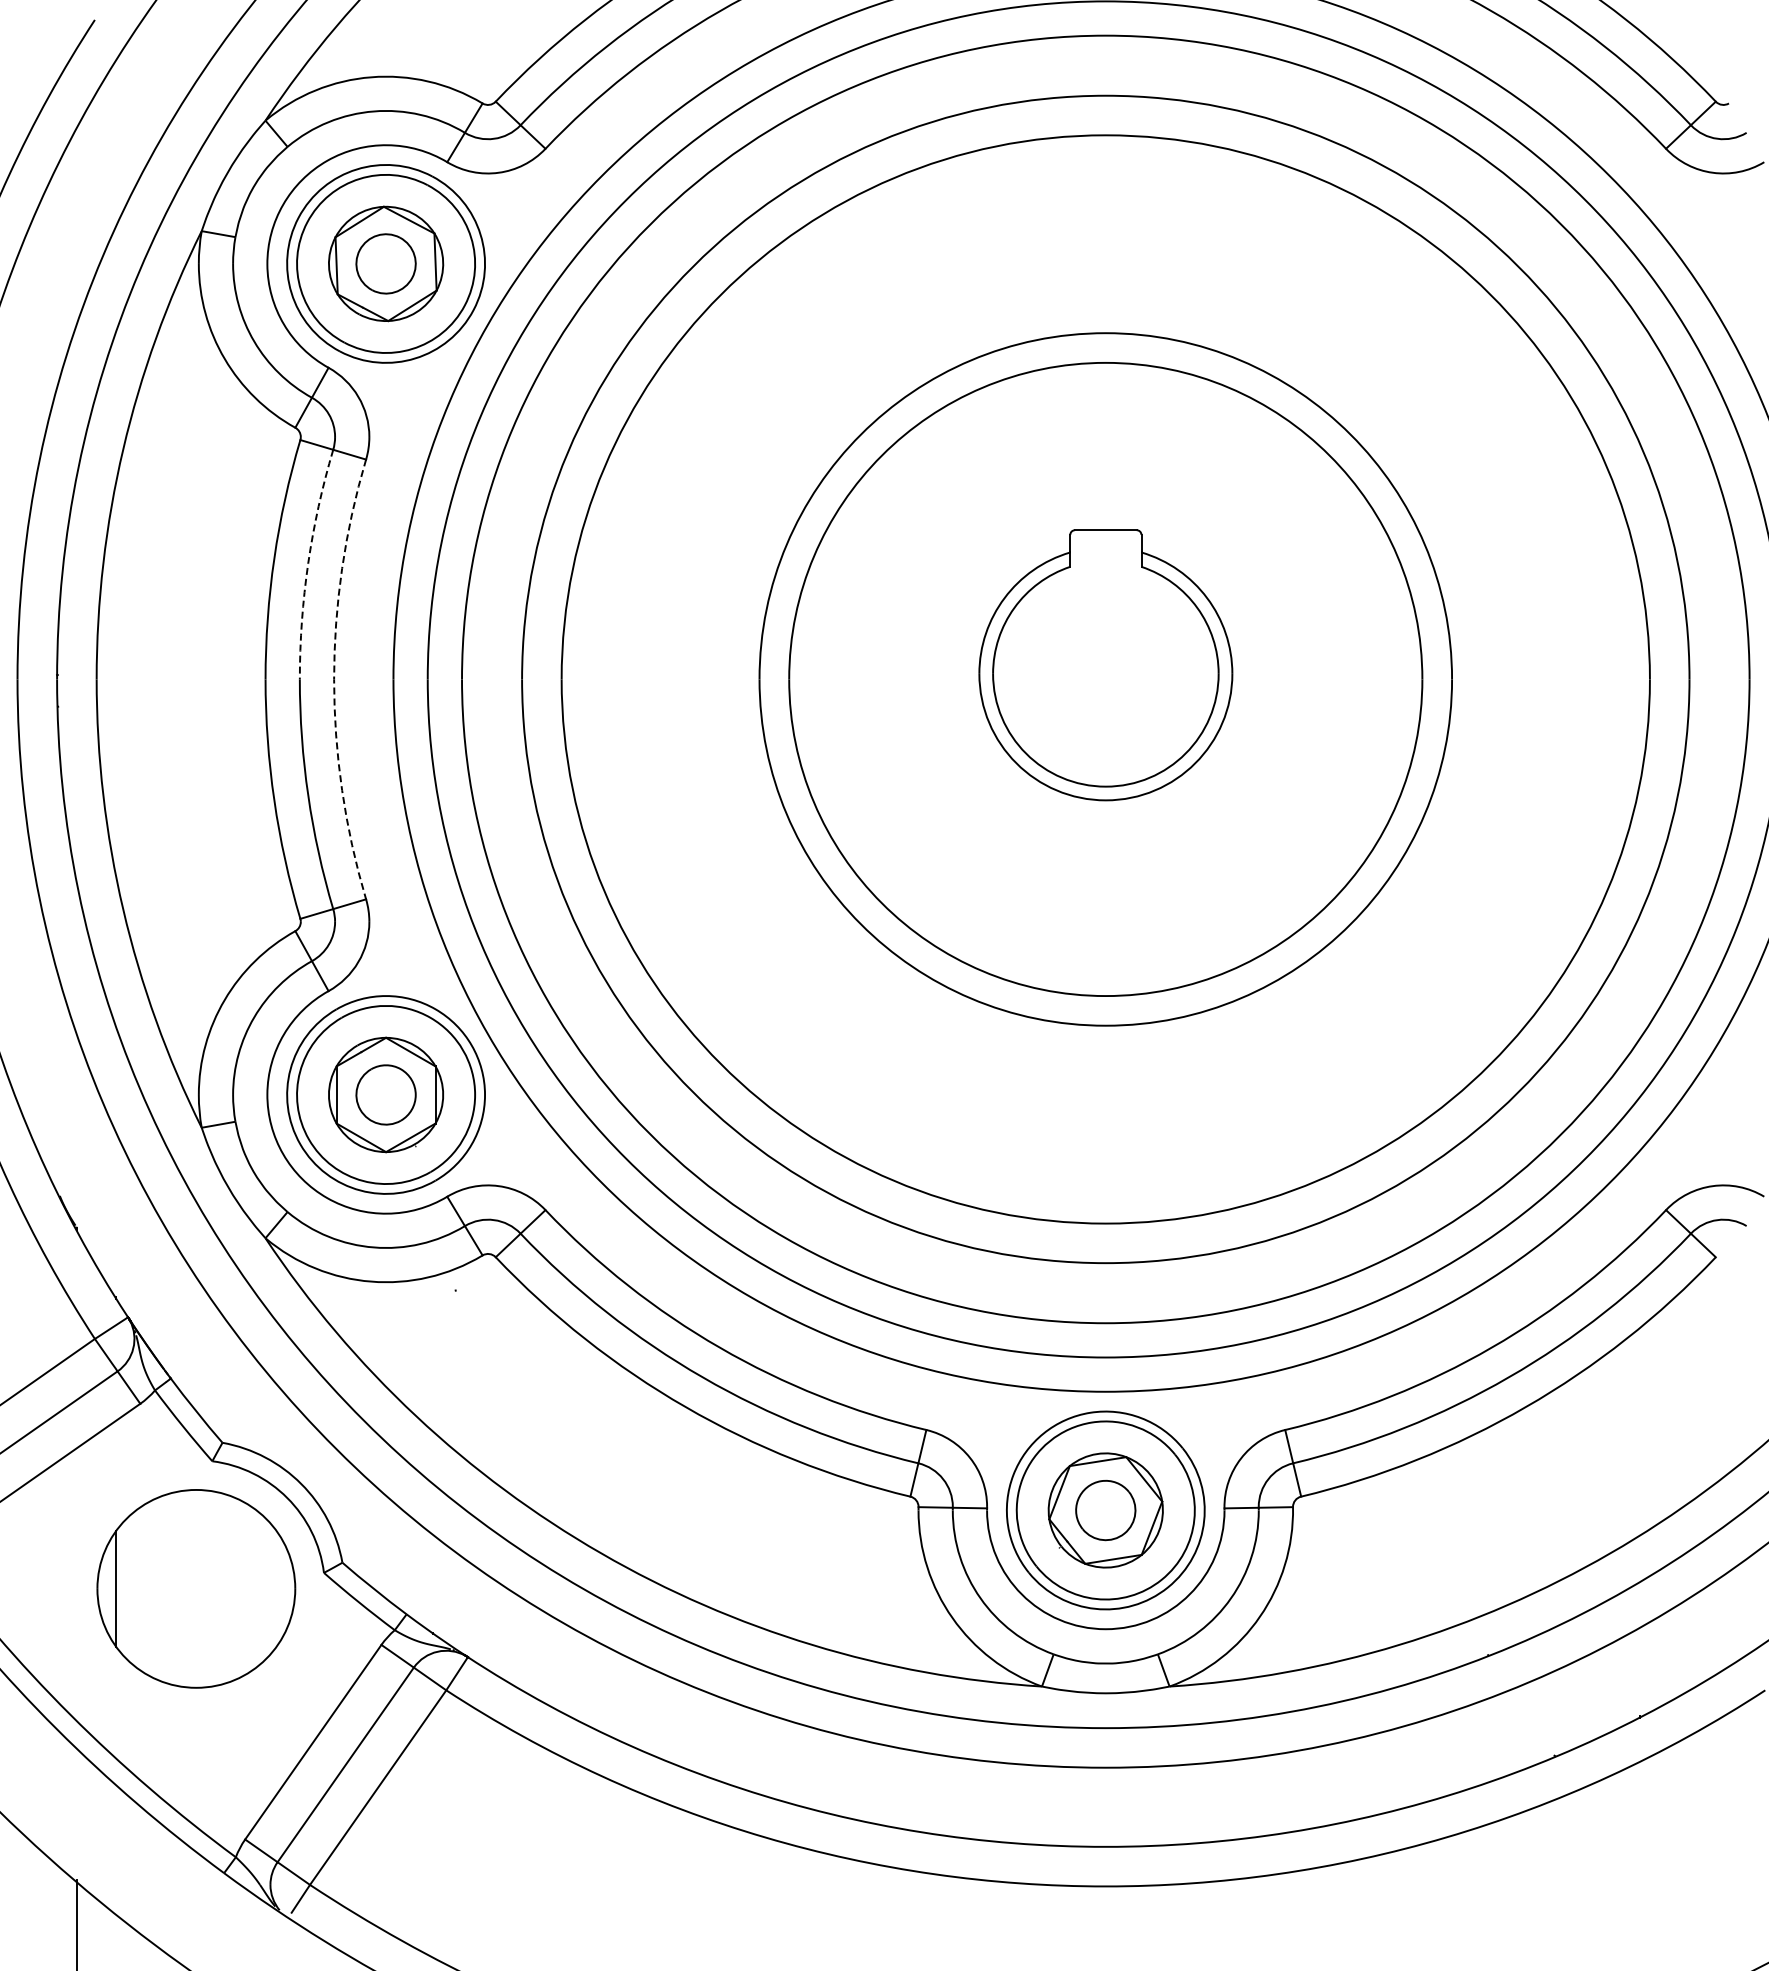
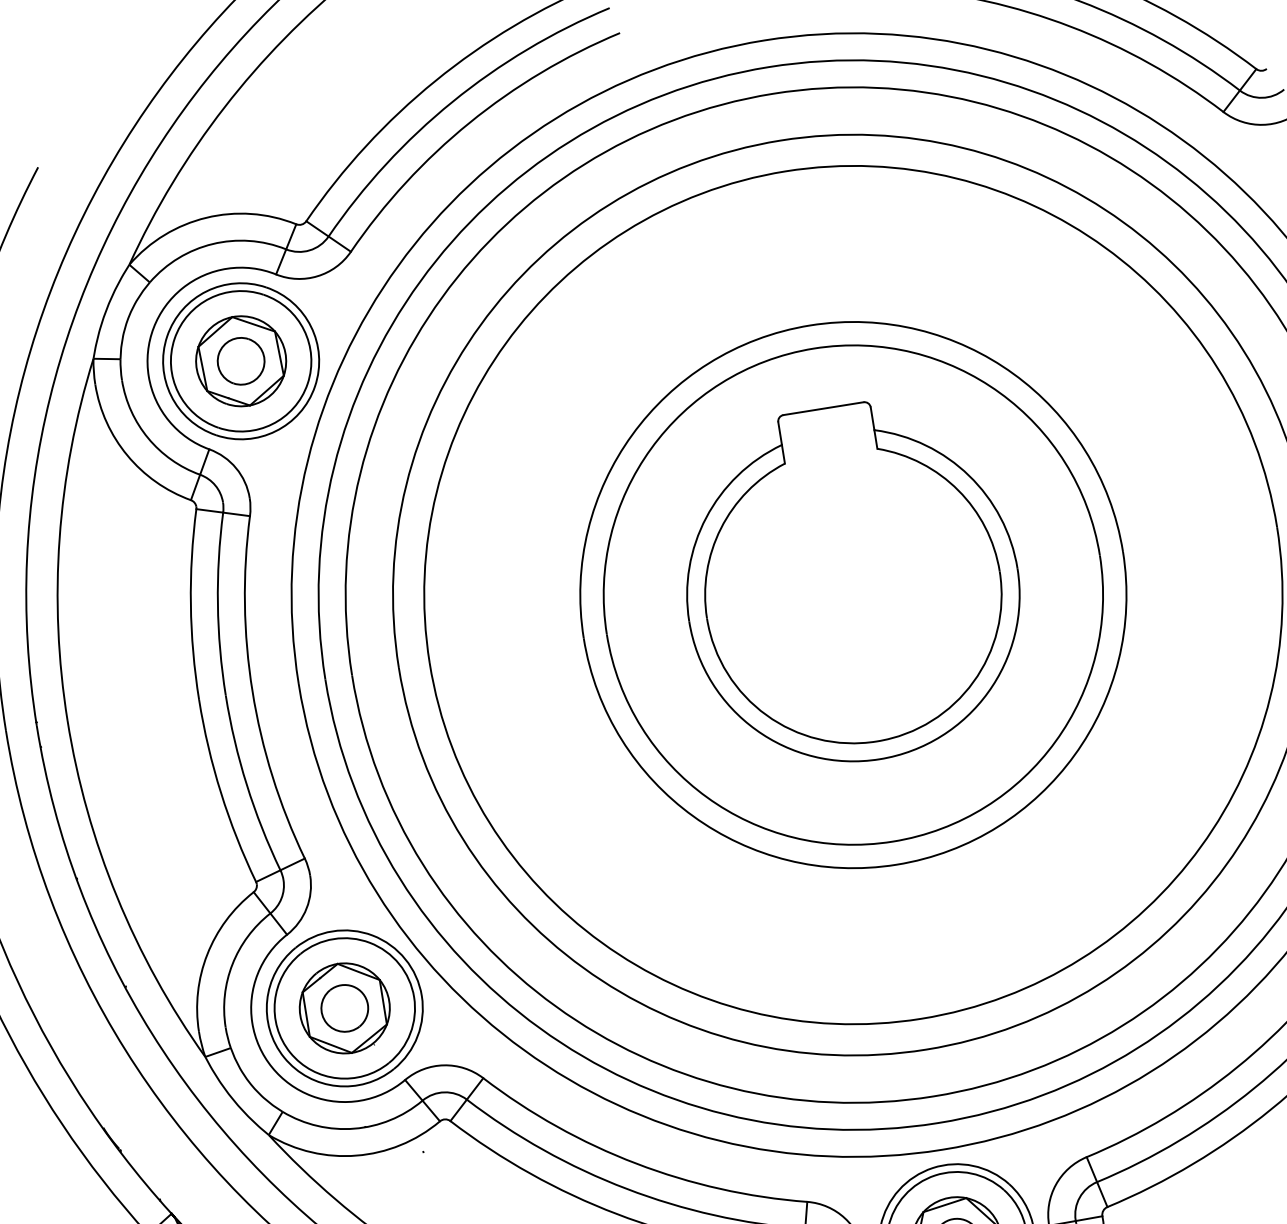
arc: (308, 563) -> (218, 604), dashed -> solid
part: (1105, 665) -> (851, 584), size x1.67
arc: (334, 679) -> (252, 691), dashed -> solid

